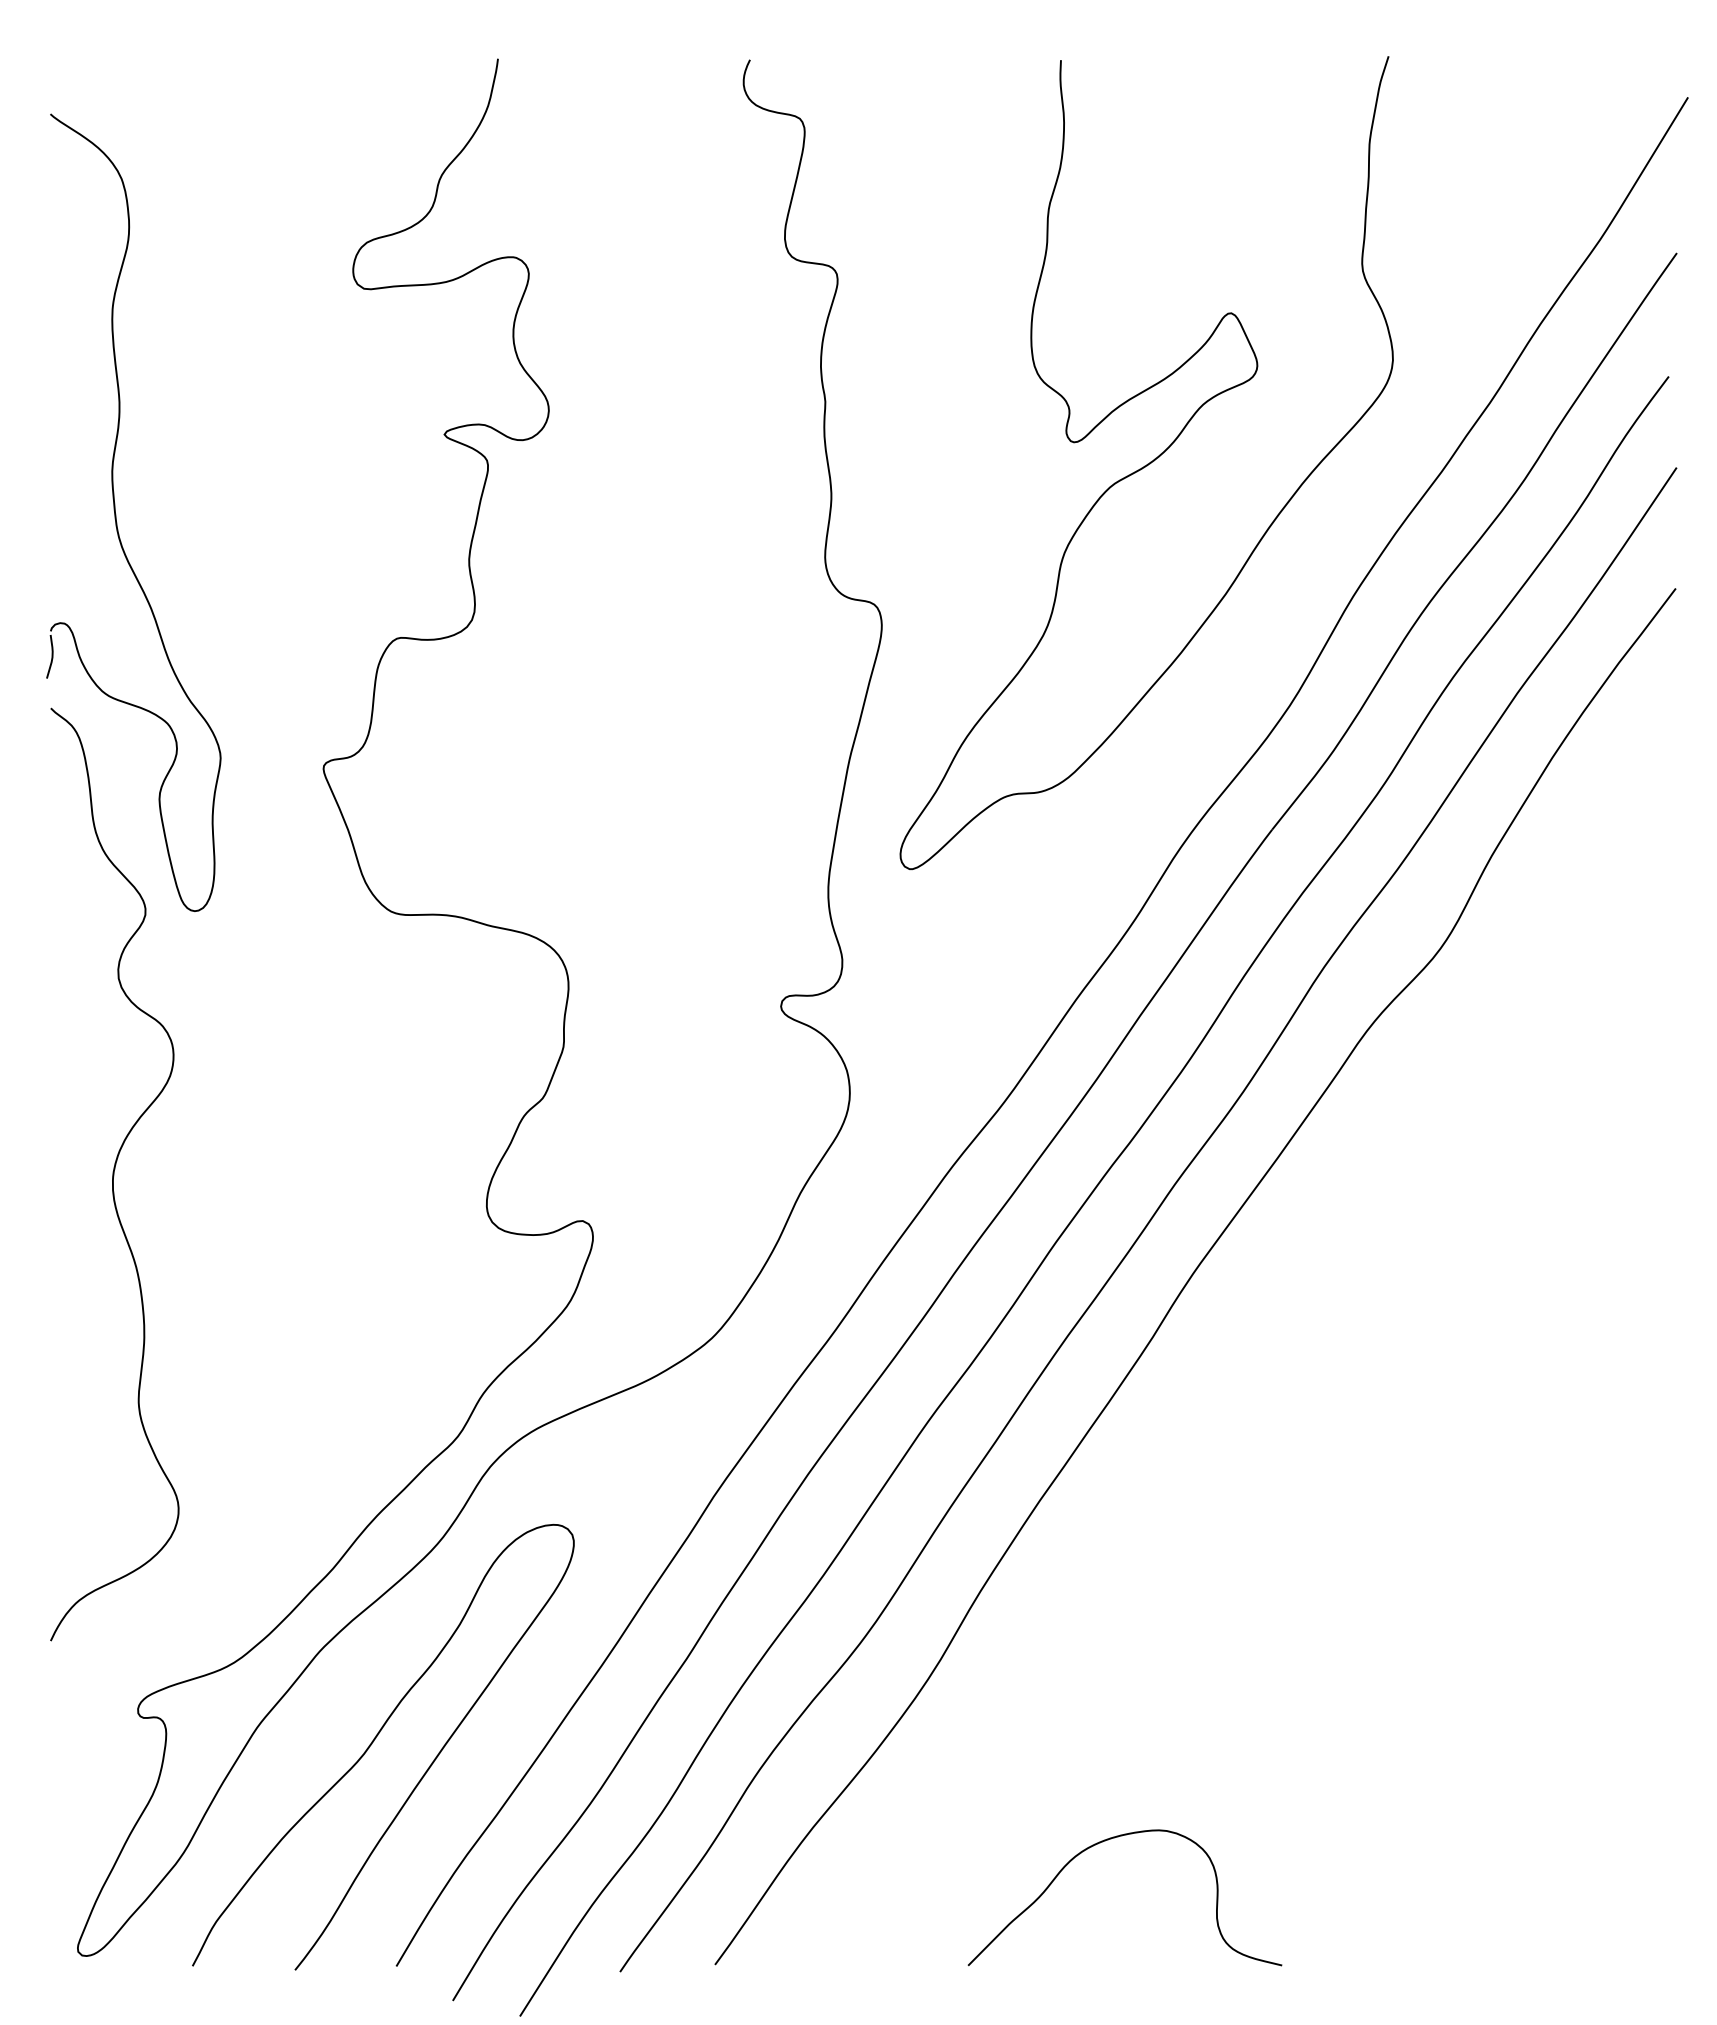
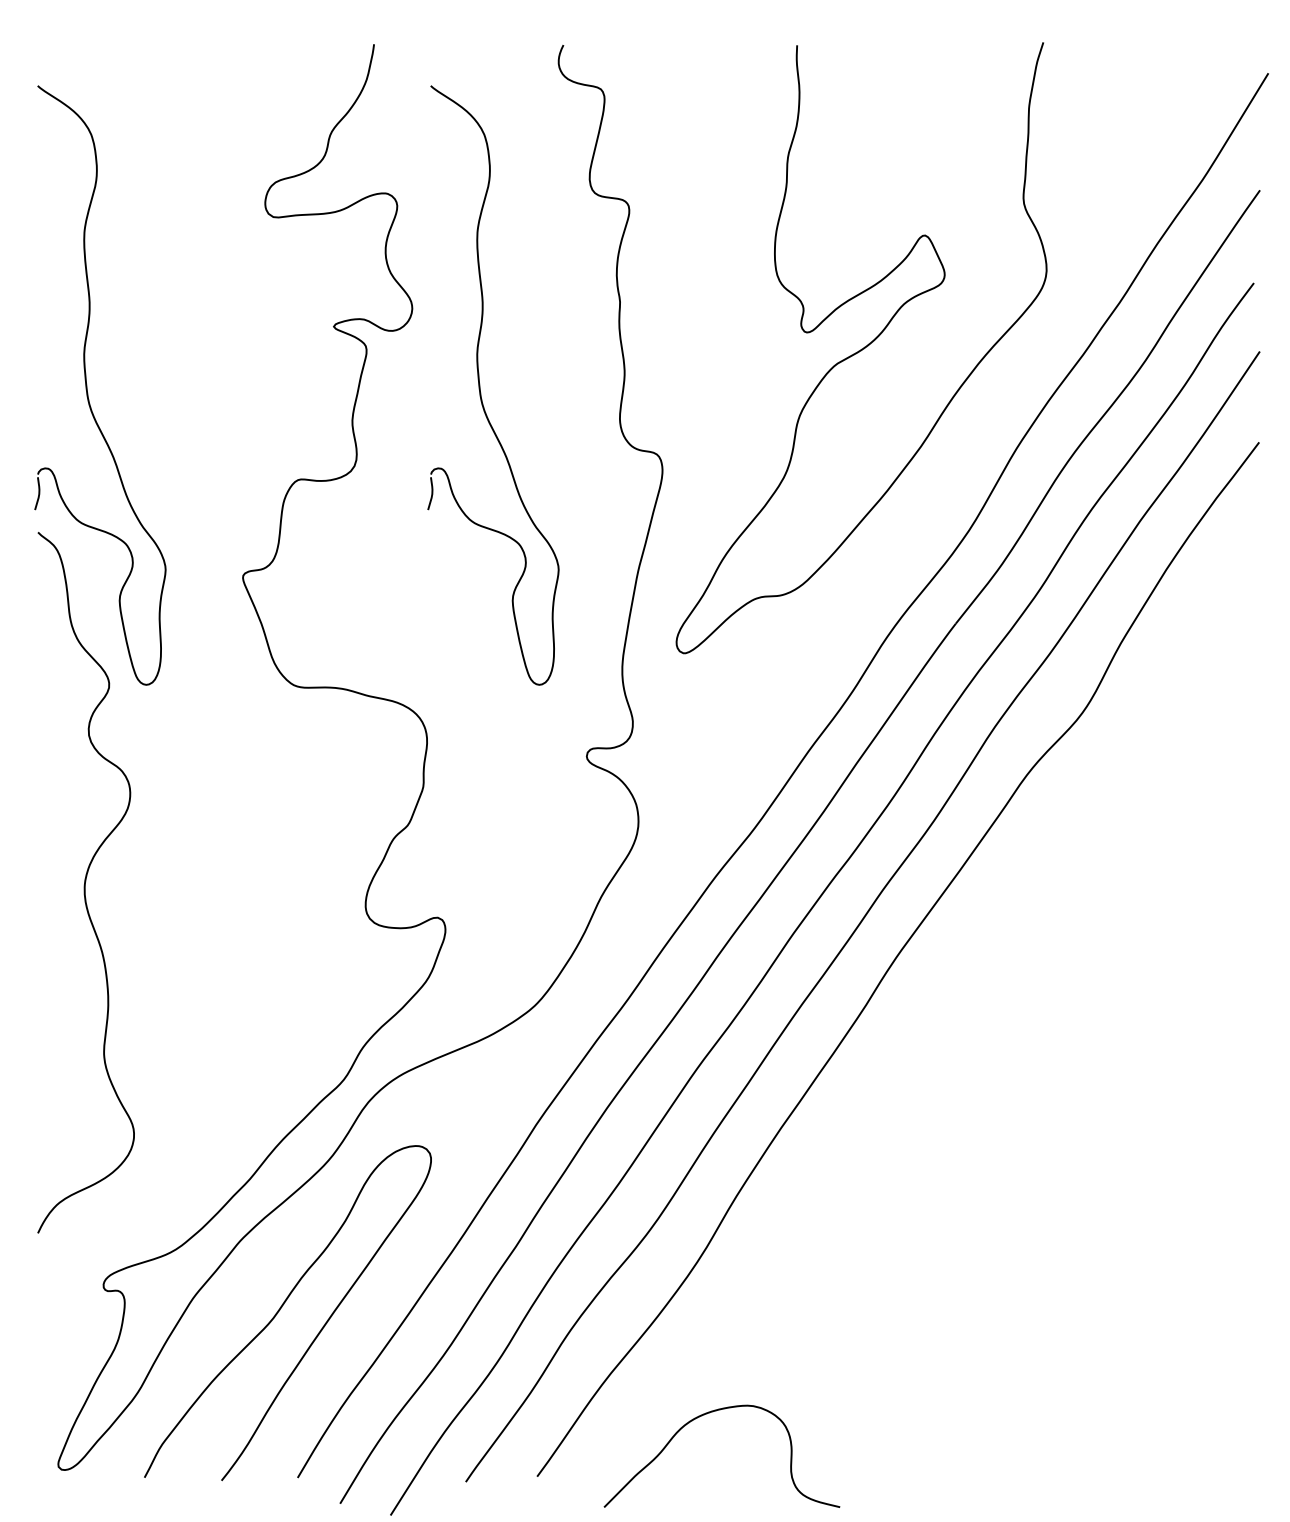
part: (639, 514) -> (480, 386), added
curve: (1098, 1844) -> (702, 1416), moved

